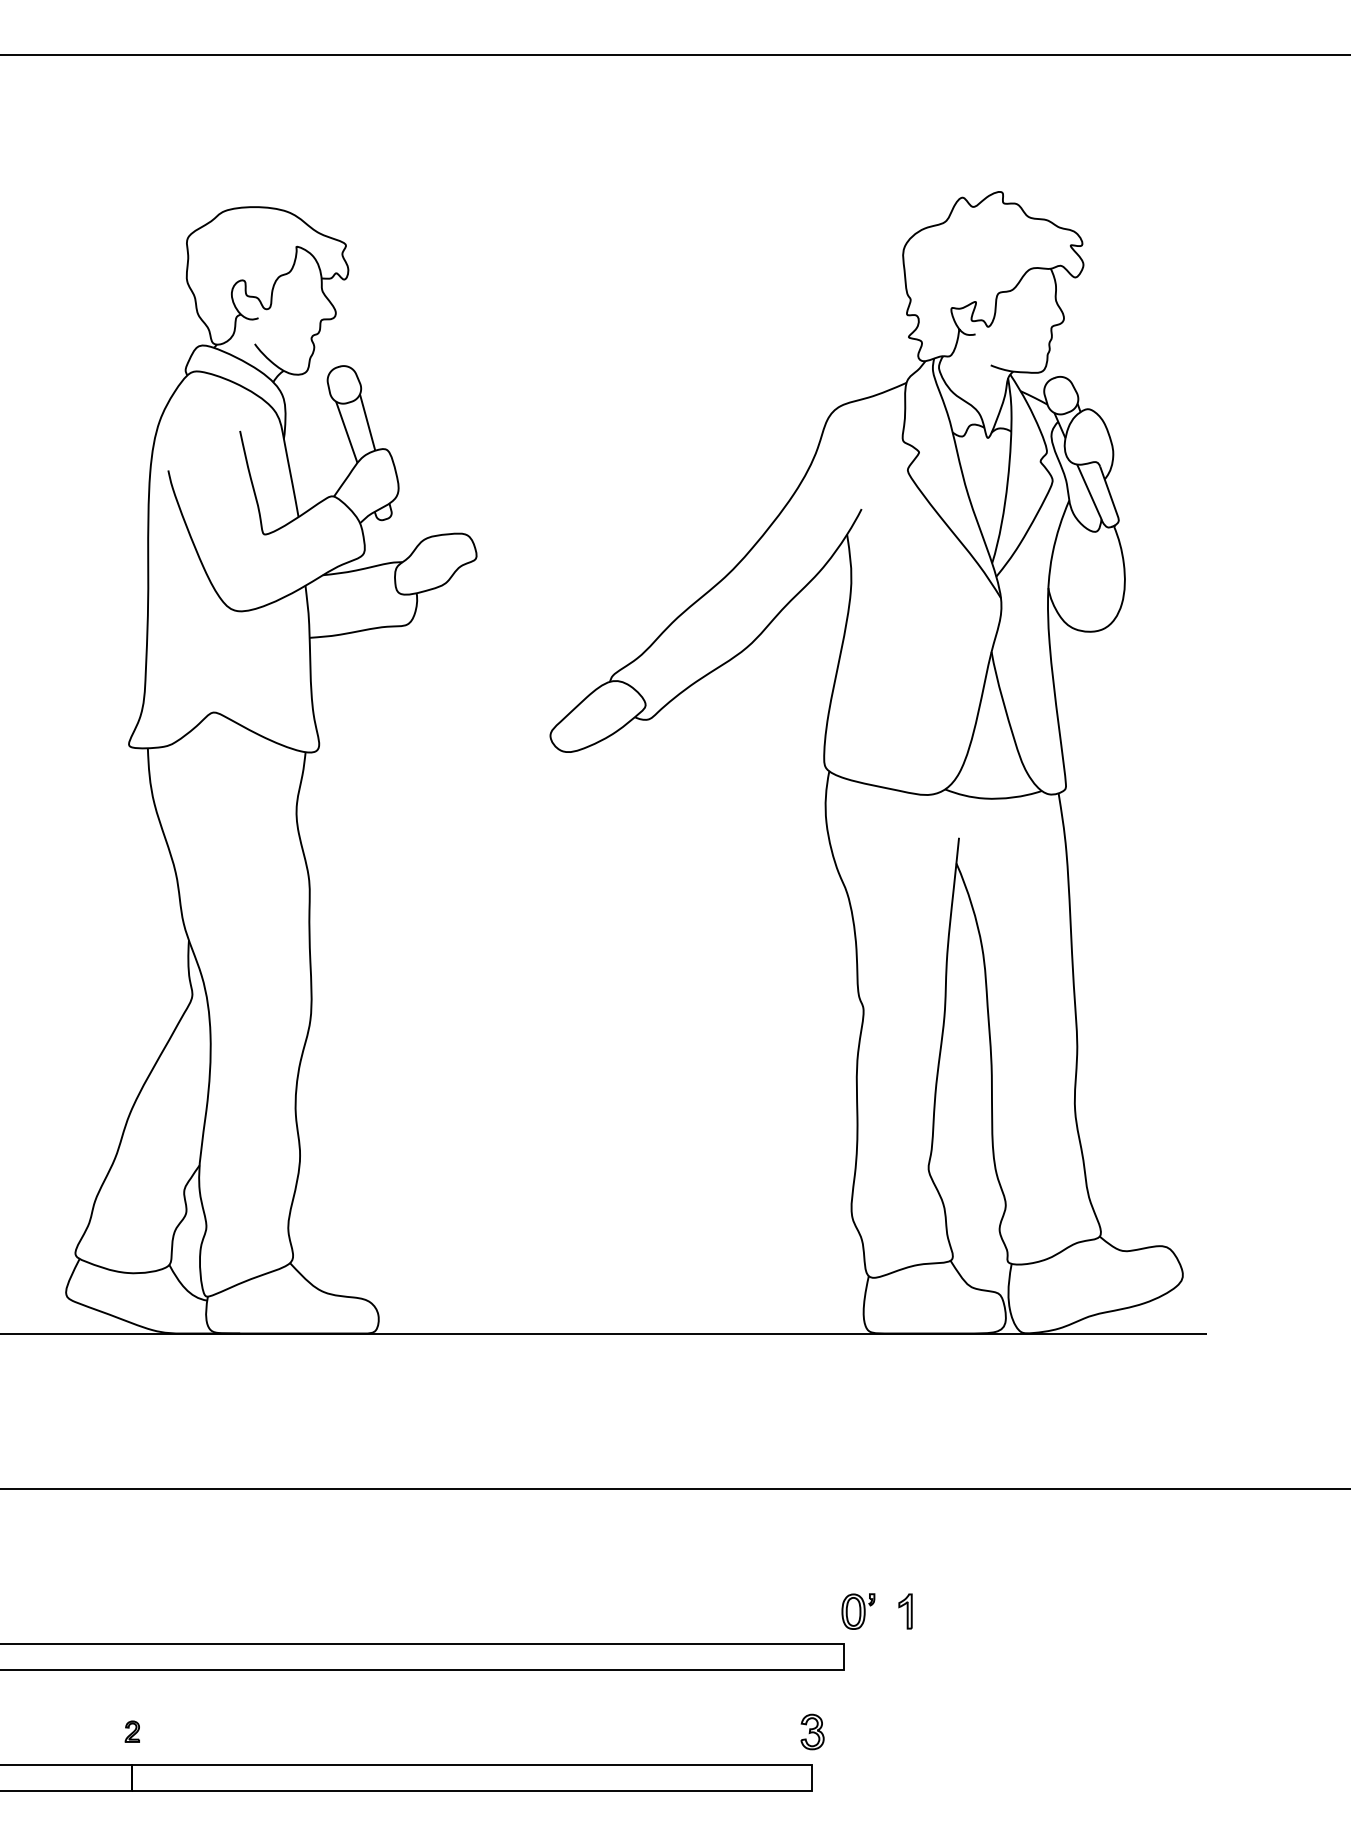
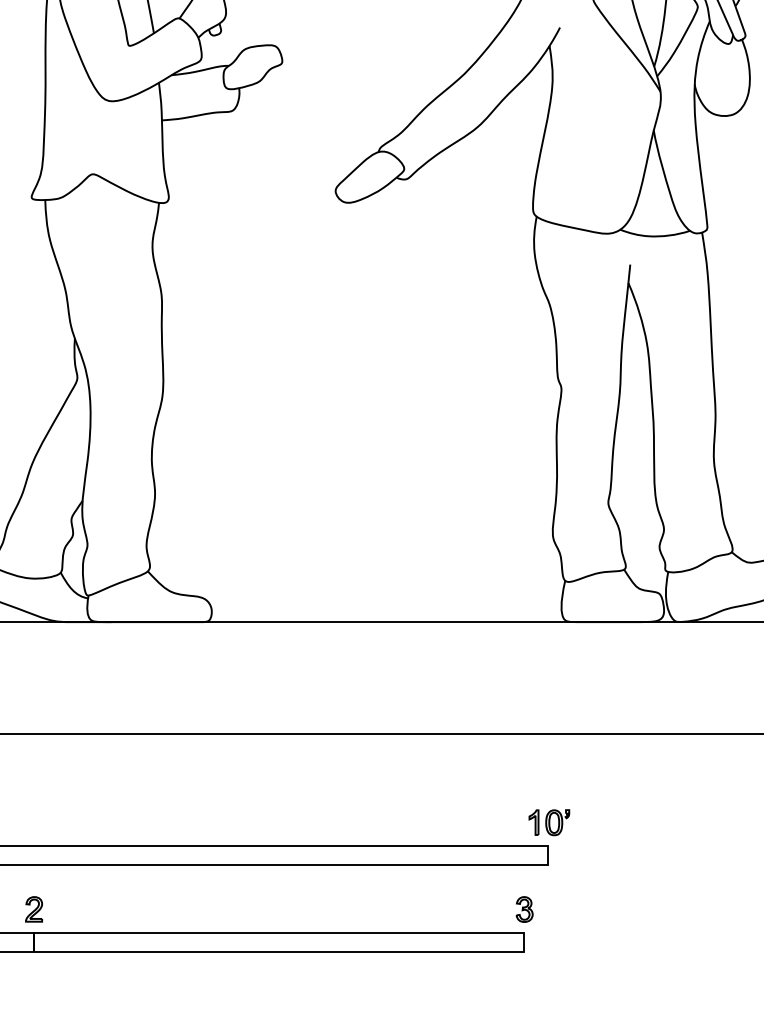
part: (905, 1611) -> (533, 822), moved
part: (132, 1731) -> (34, 909), size x1.67

